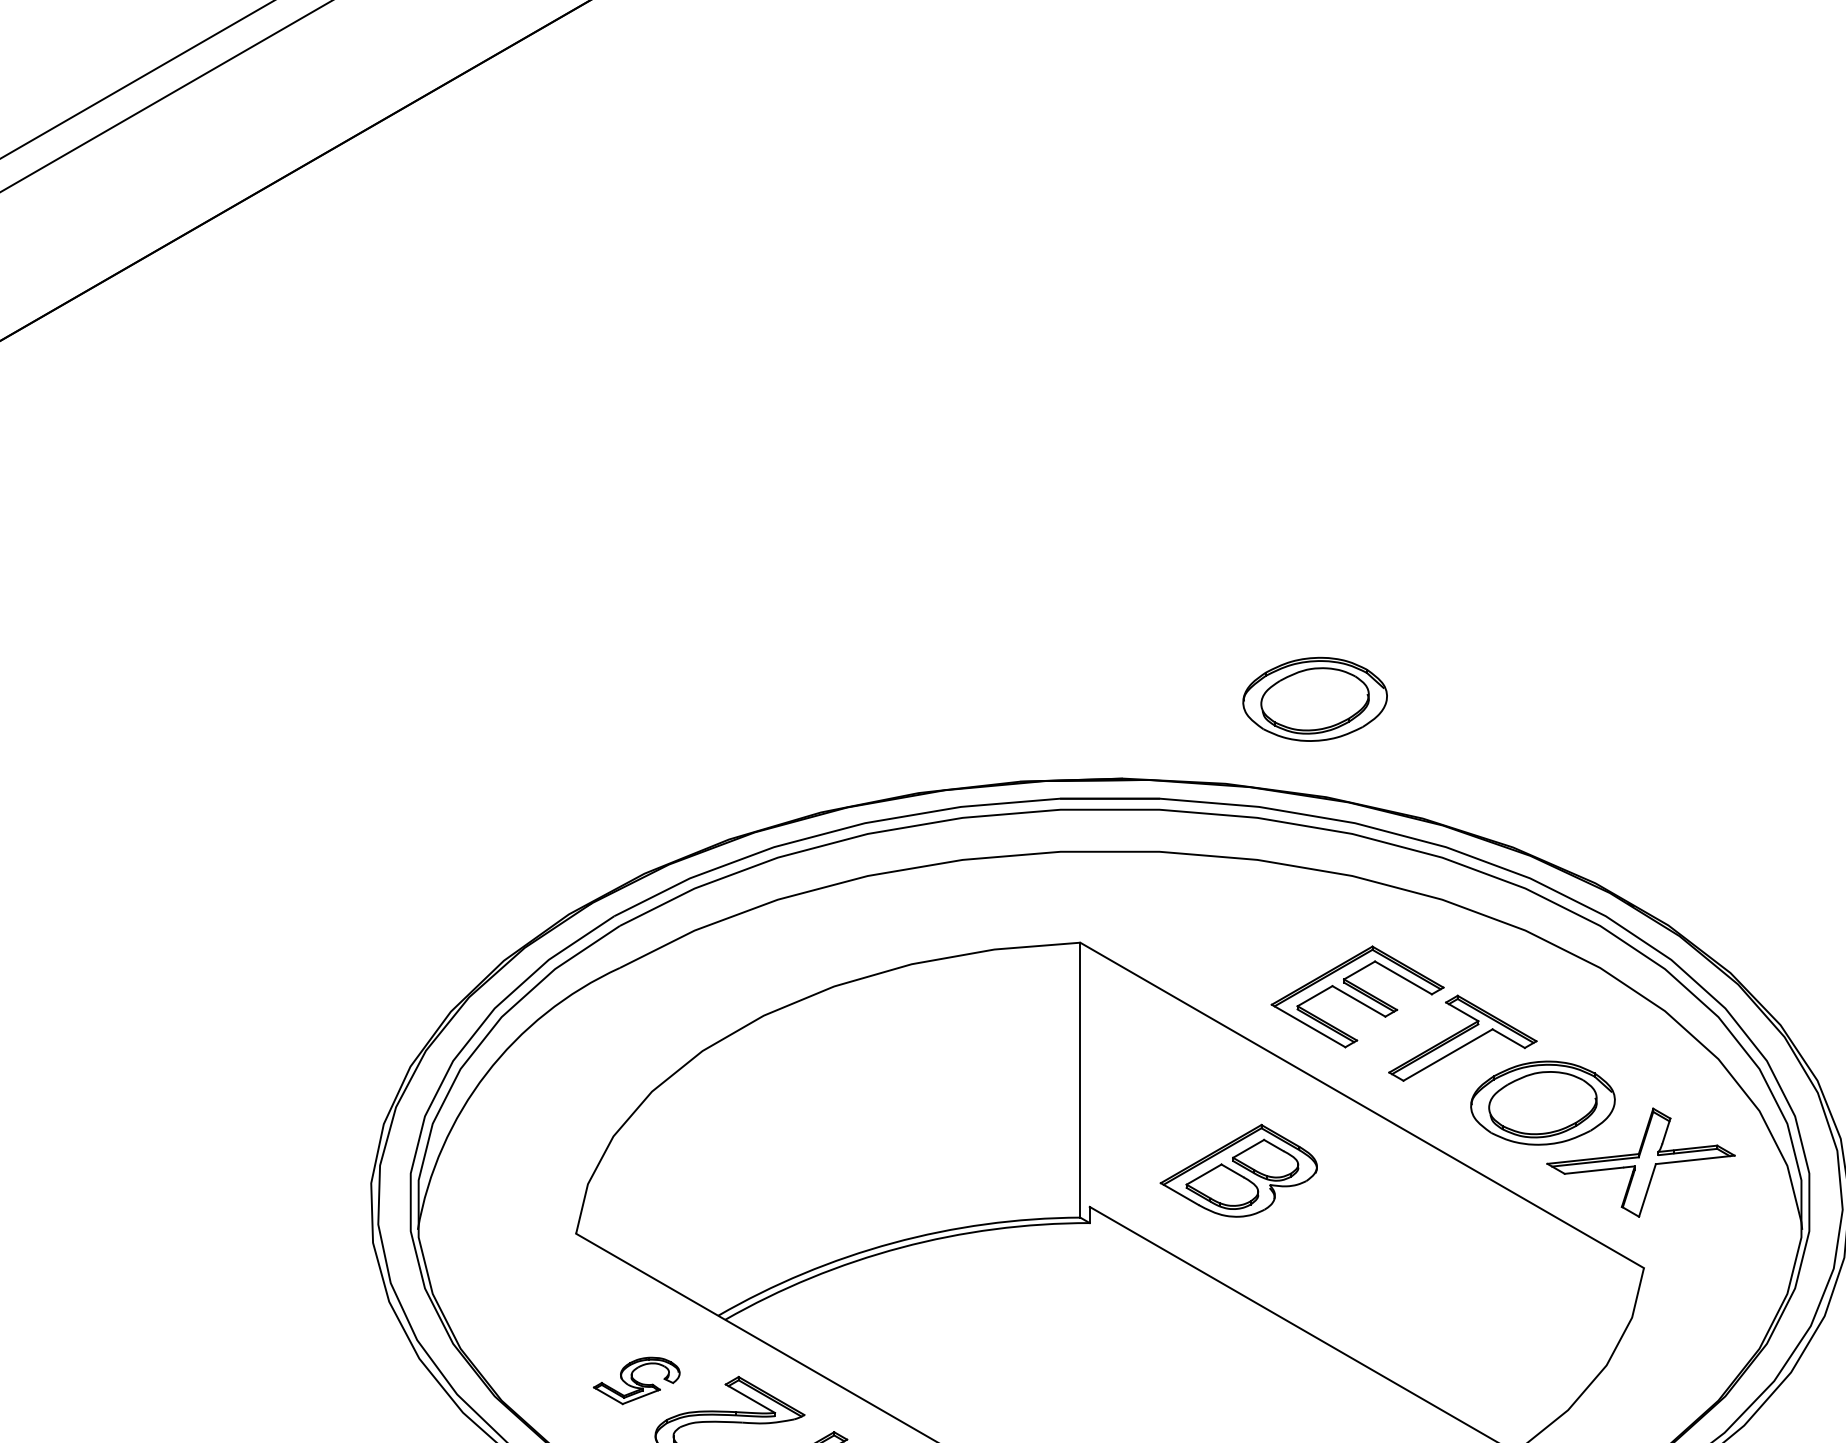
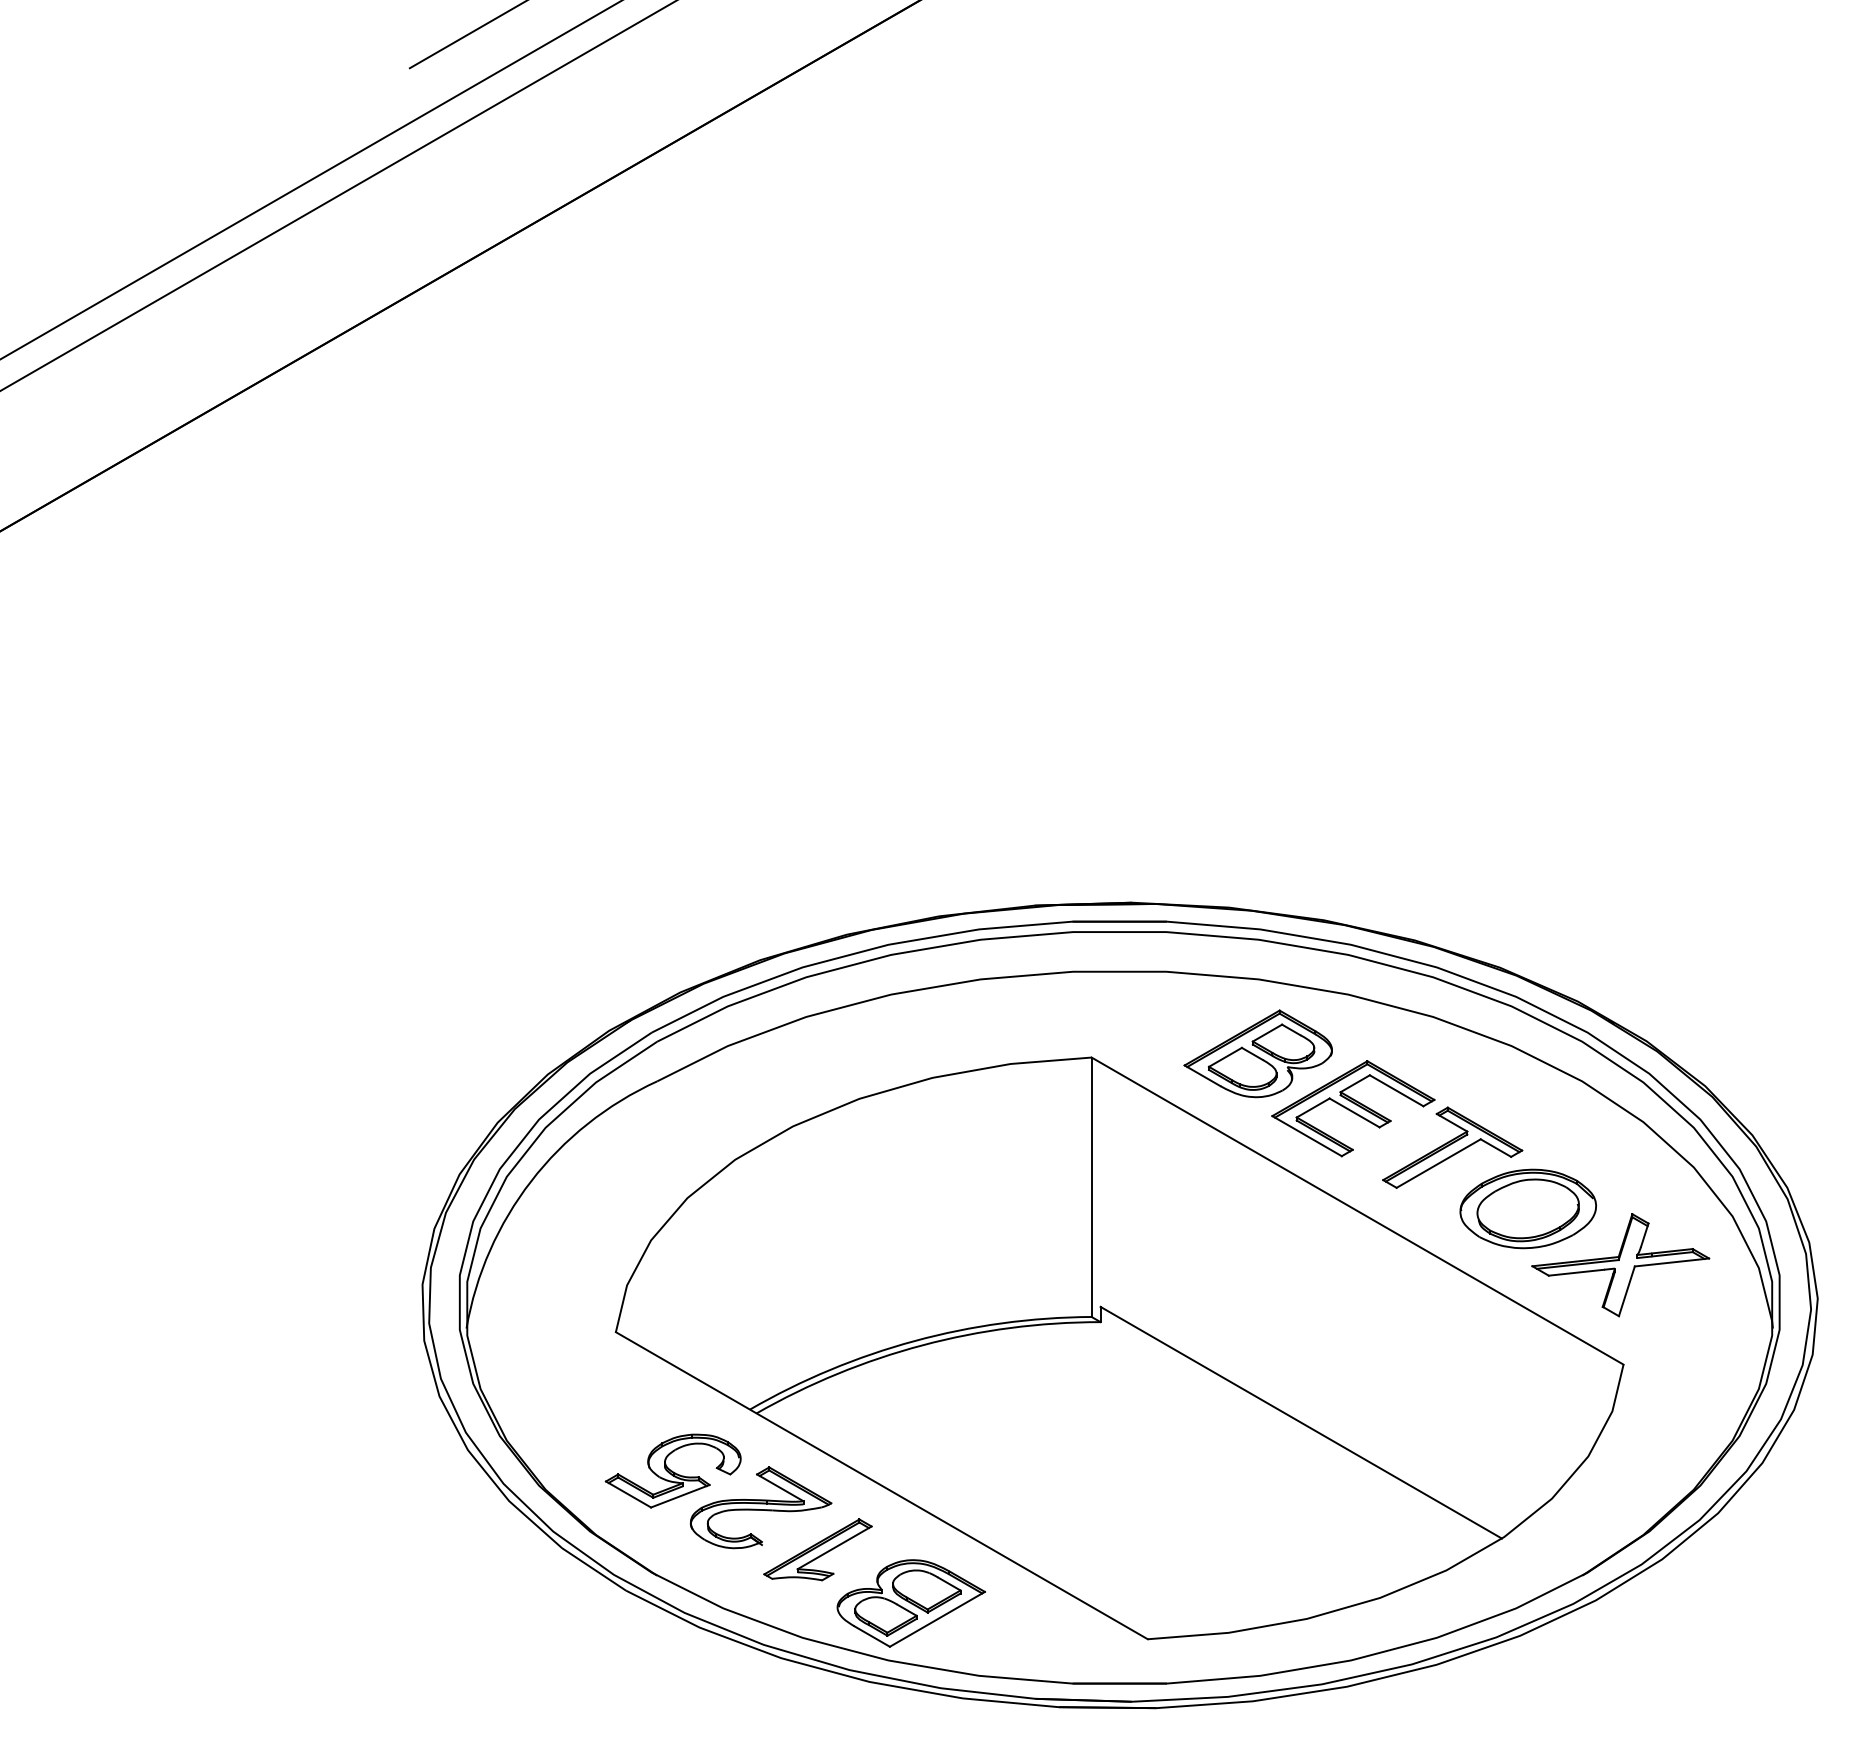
part: (1314, 698) -> (1312, 827), removed
part: (1238, 1170) -> (1257, 1053), moved
part: (636, 1380) -> (672, 1470), size x1.67

